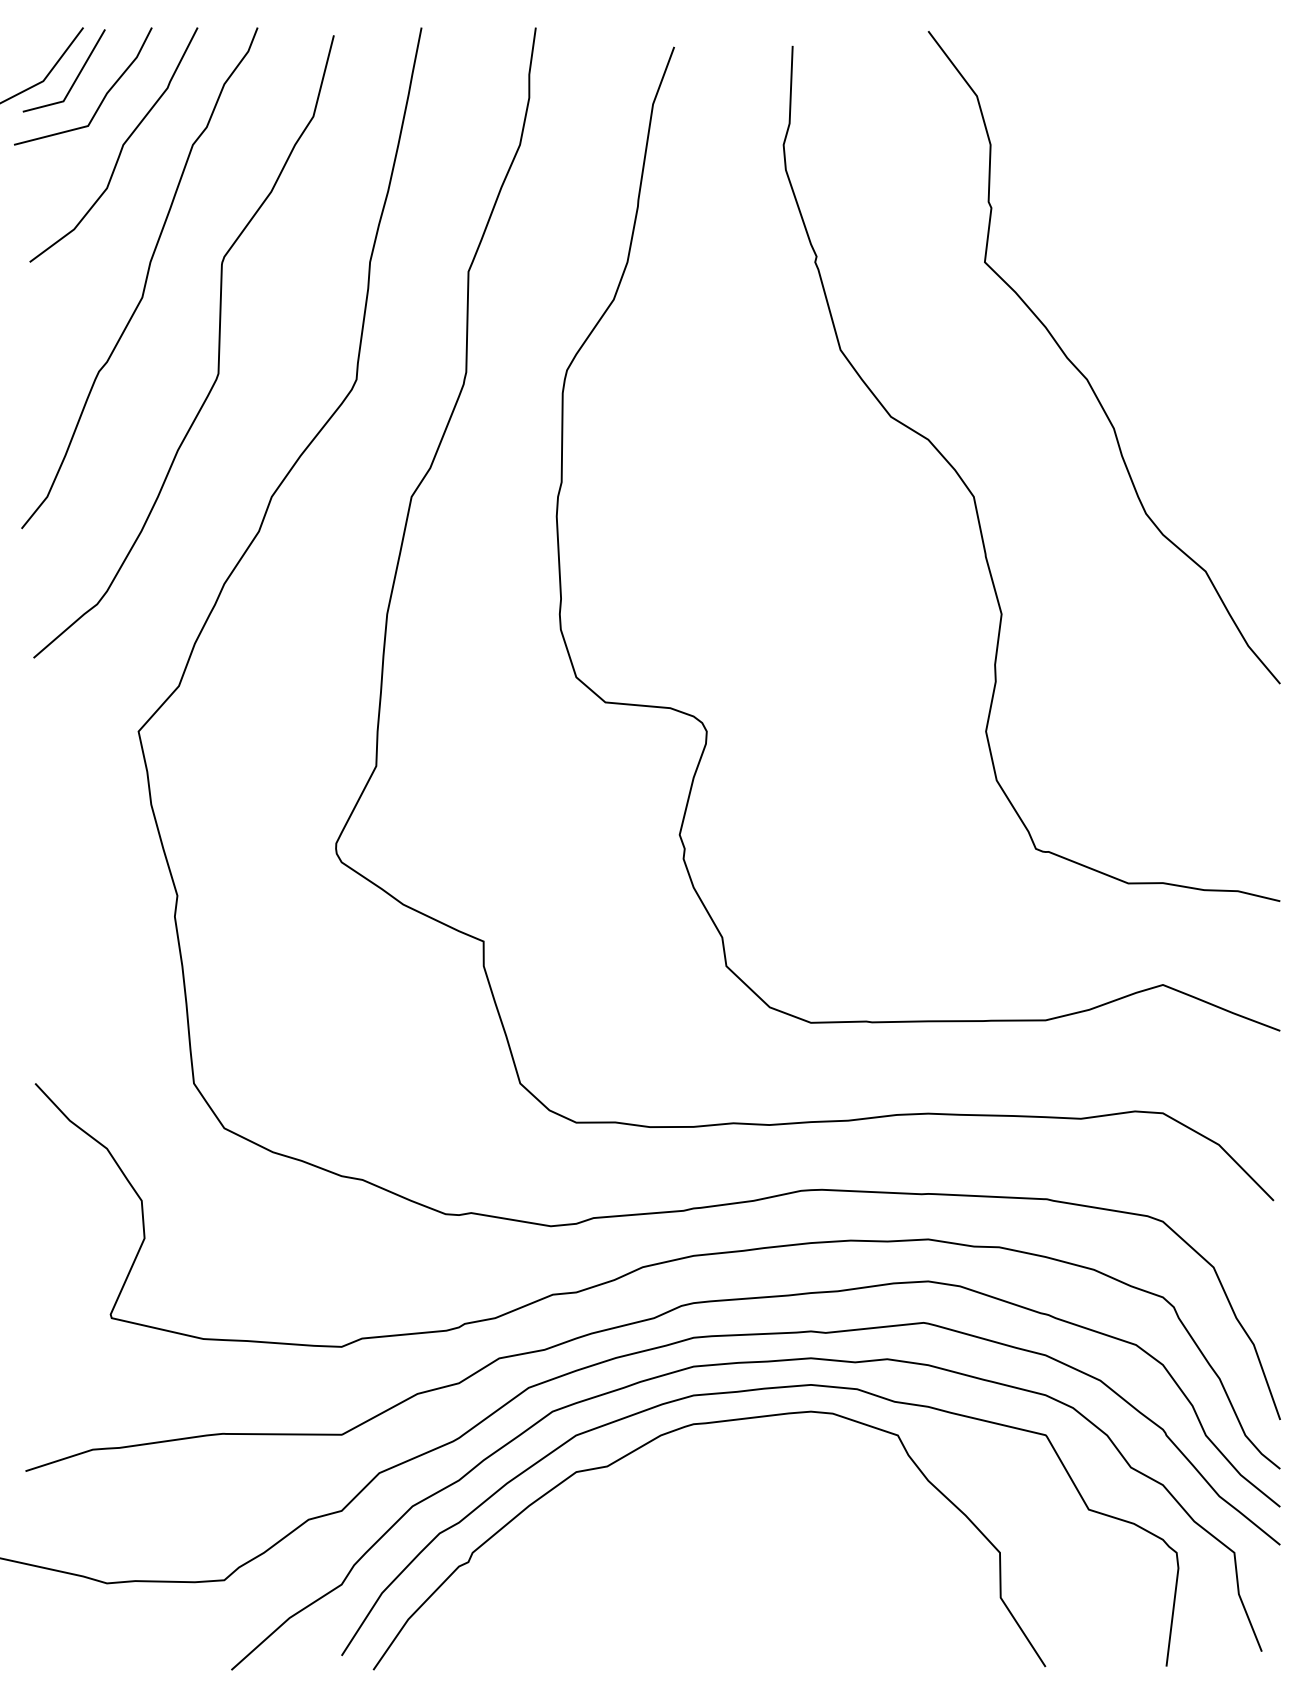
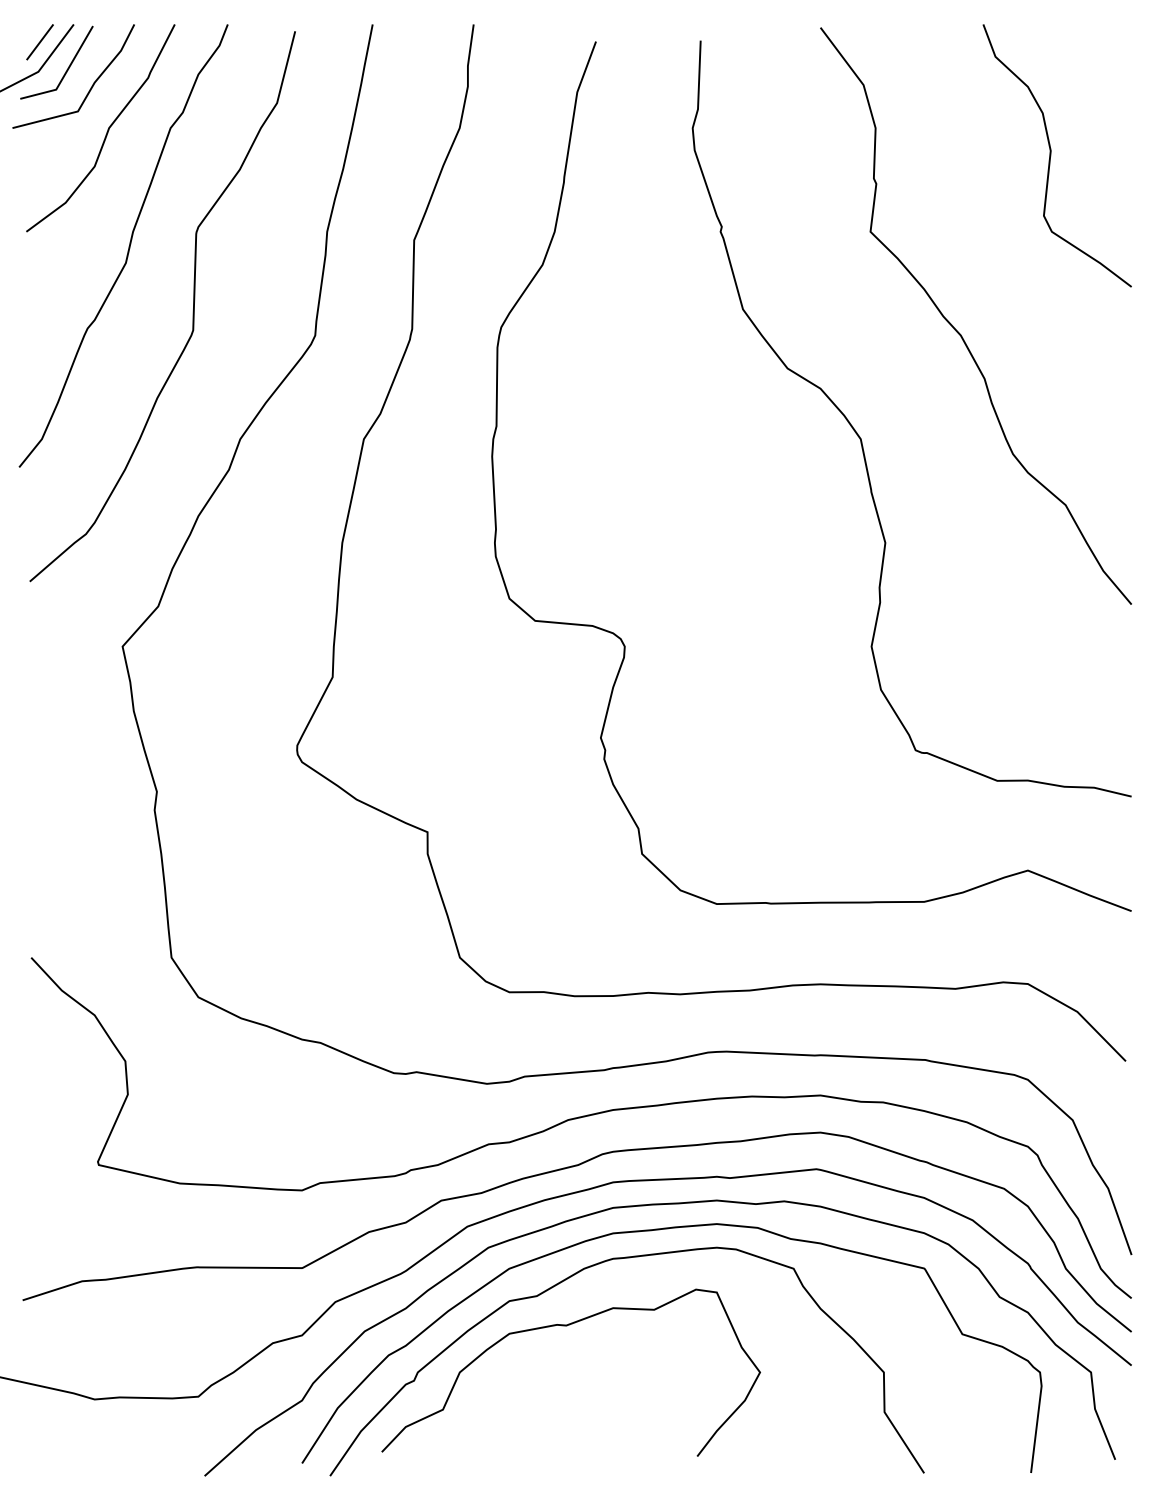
line: (44, 47) -> (39, 42), added
curve: (1189, 176) -> (1051, 156), added
curve: (641, 1500) -> (567, 1326), added

